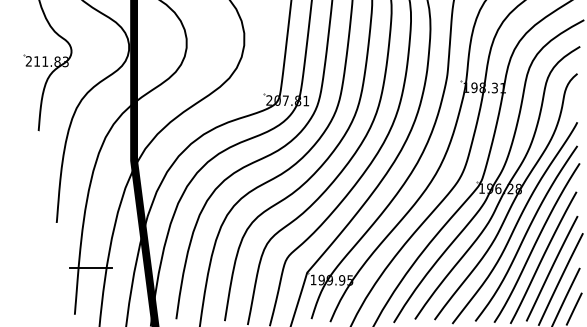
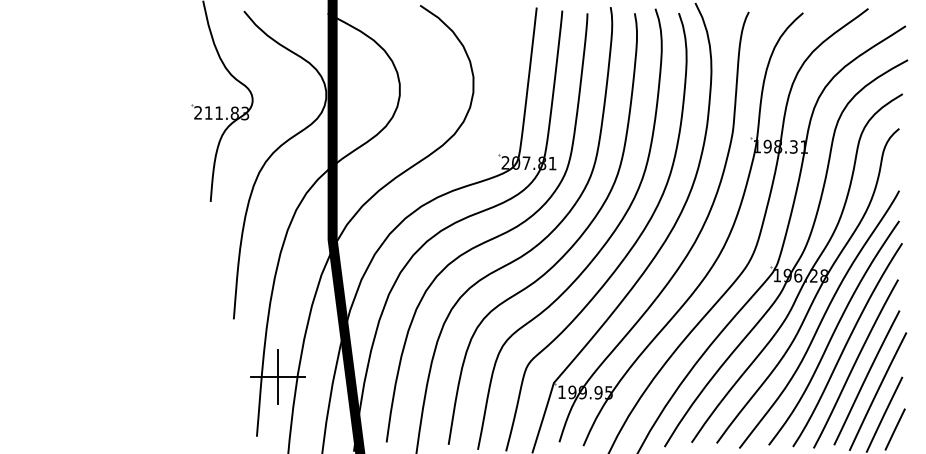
line: (90, 267) -> (277, 376), added

